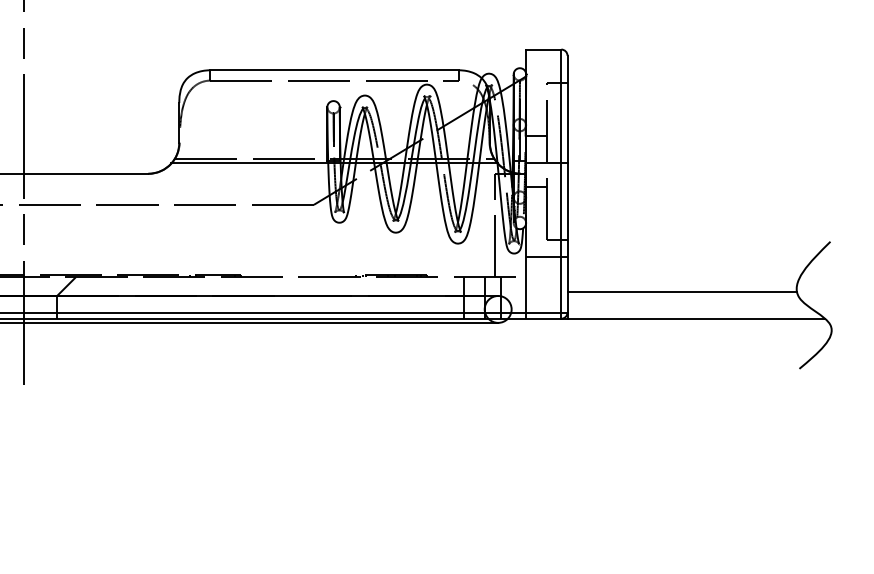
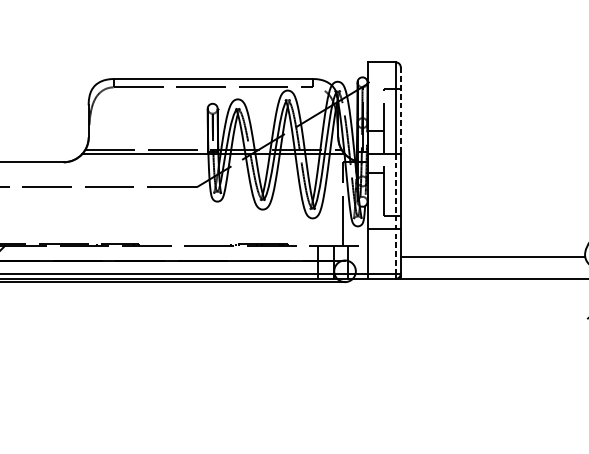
line: (567, 109) -> (400, 110), solid -> dashed
line: (561, 238) -> (395, 214), solid -> dashed

